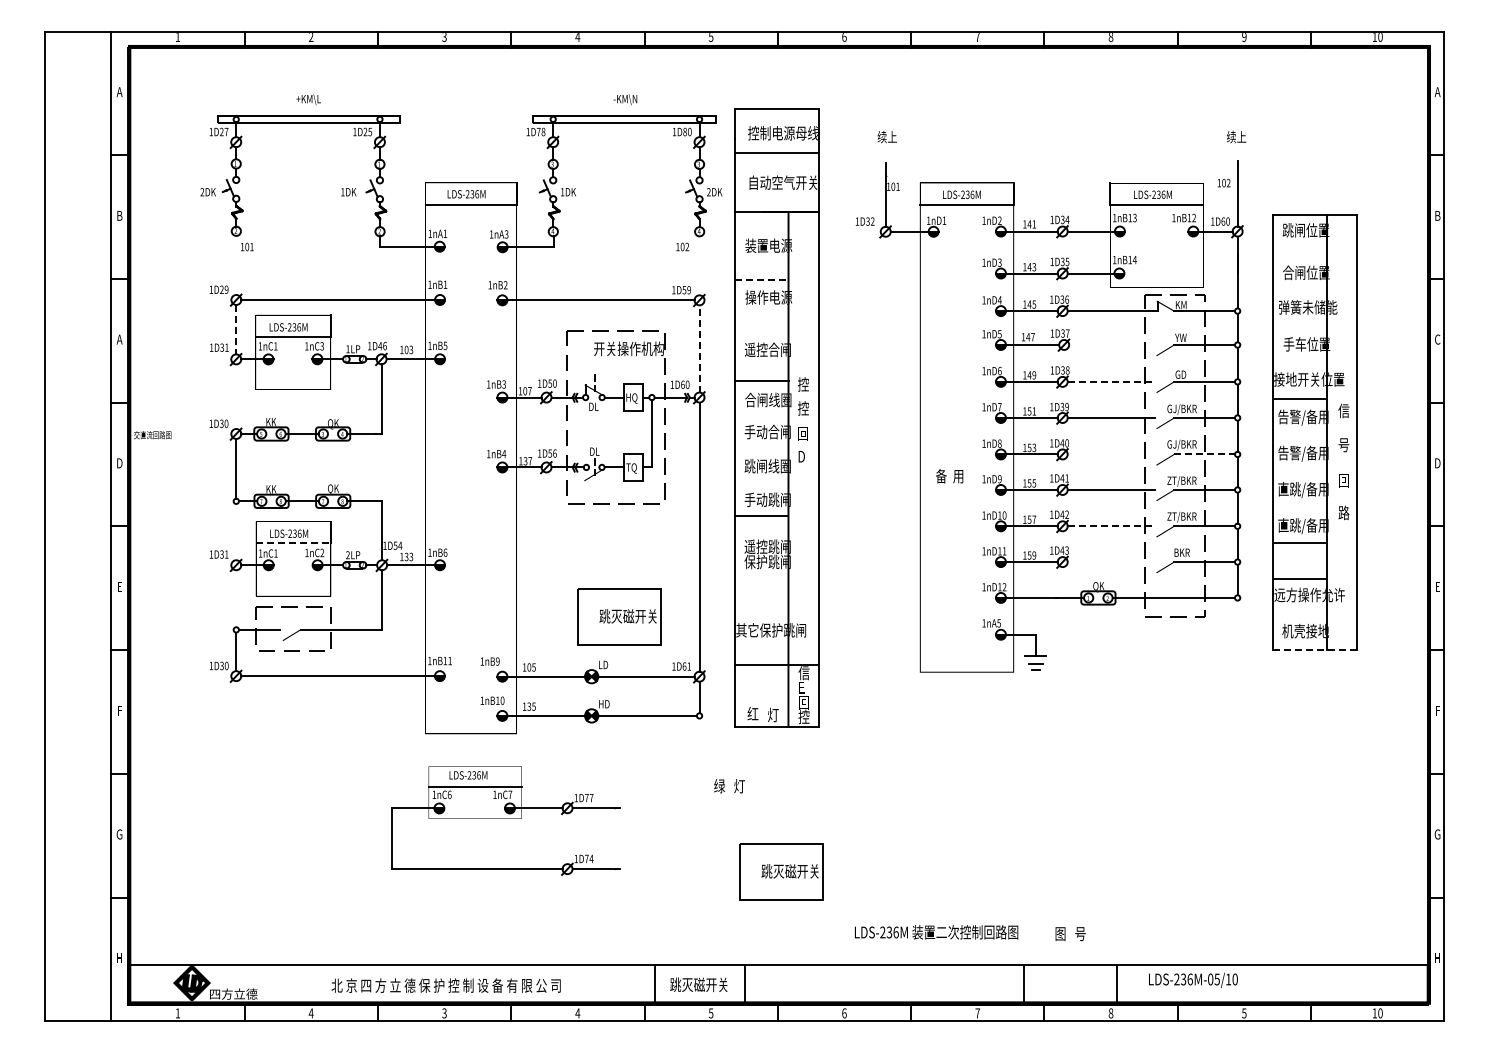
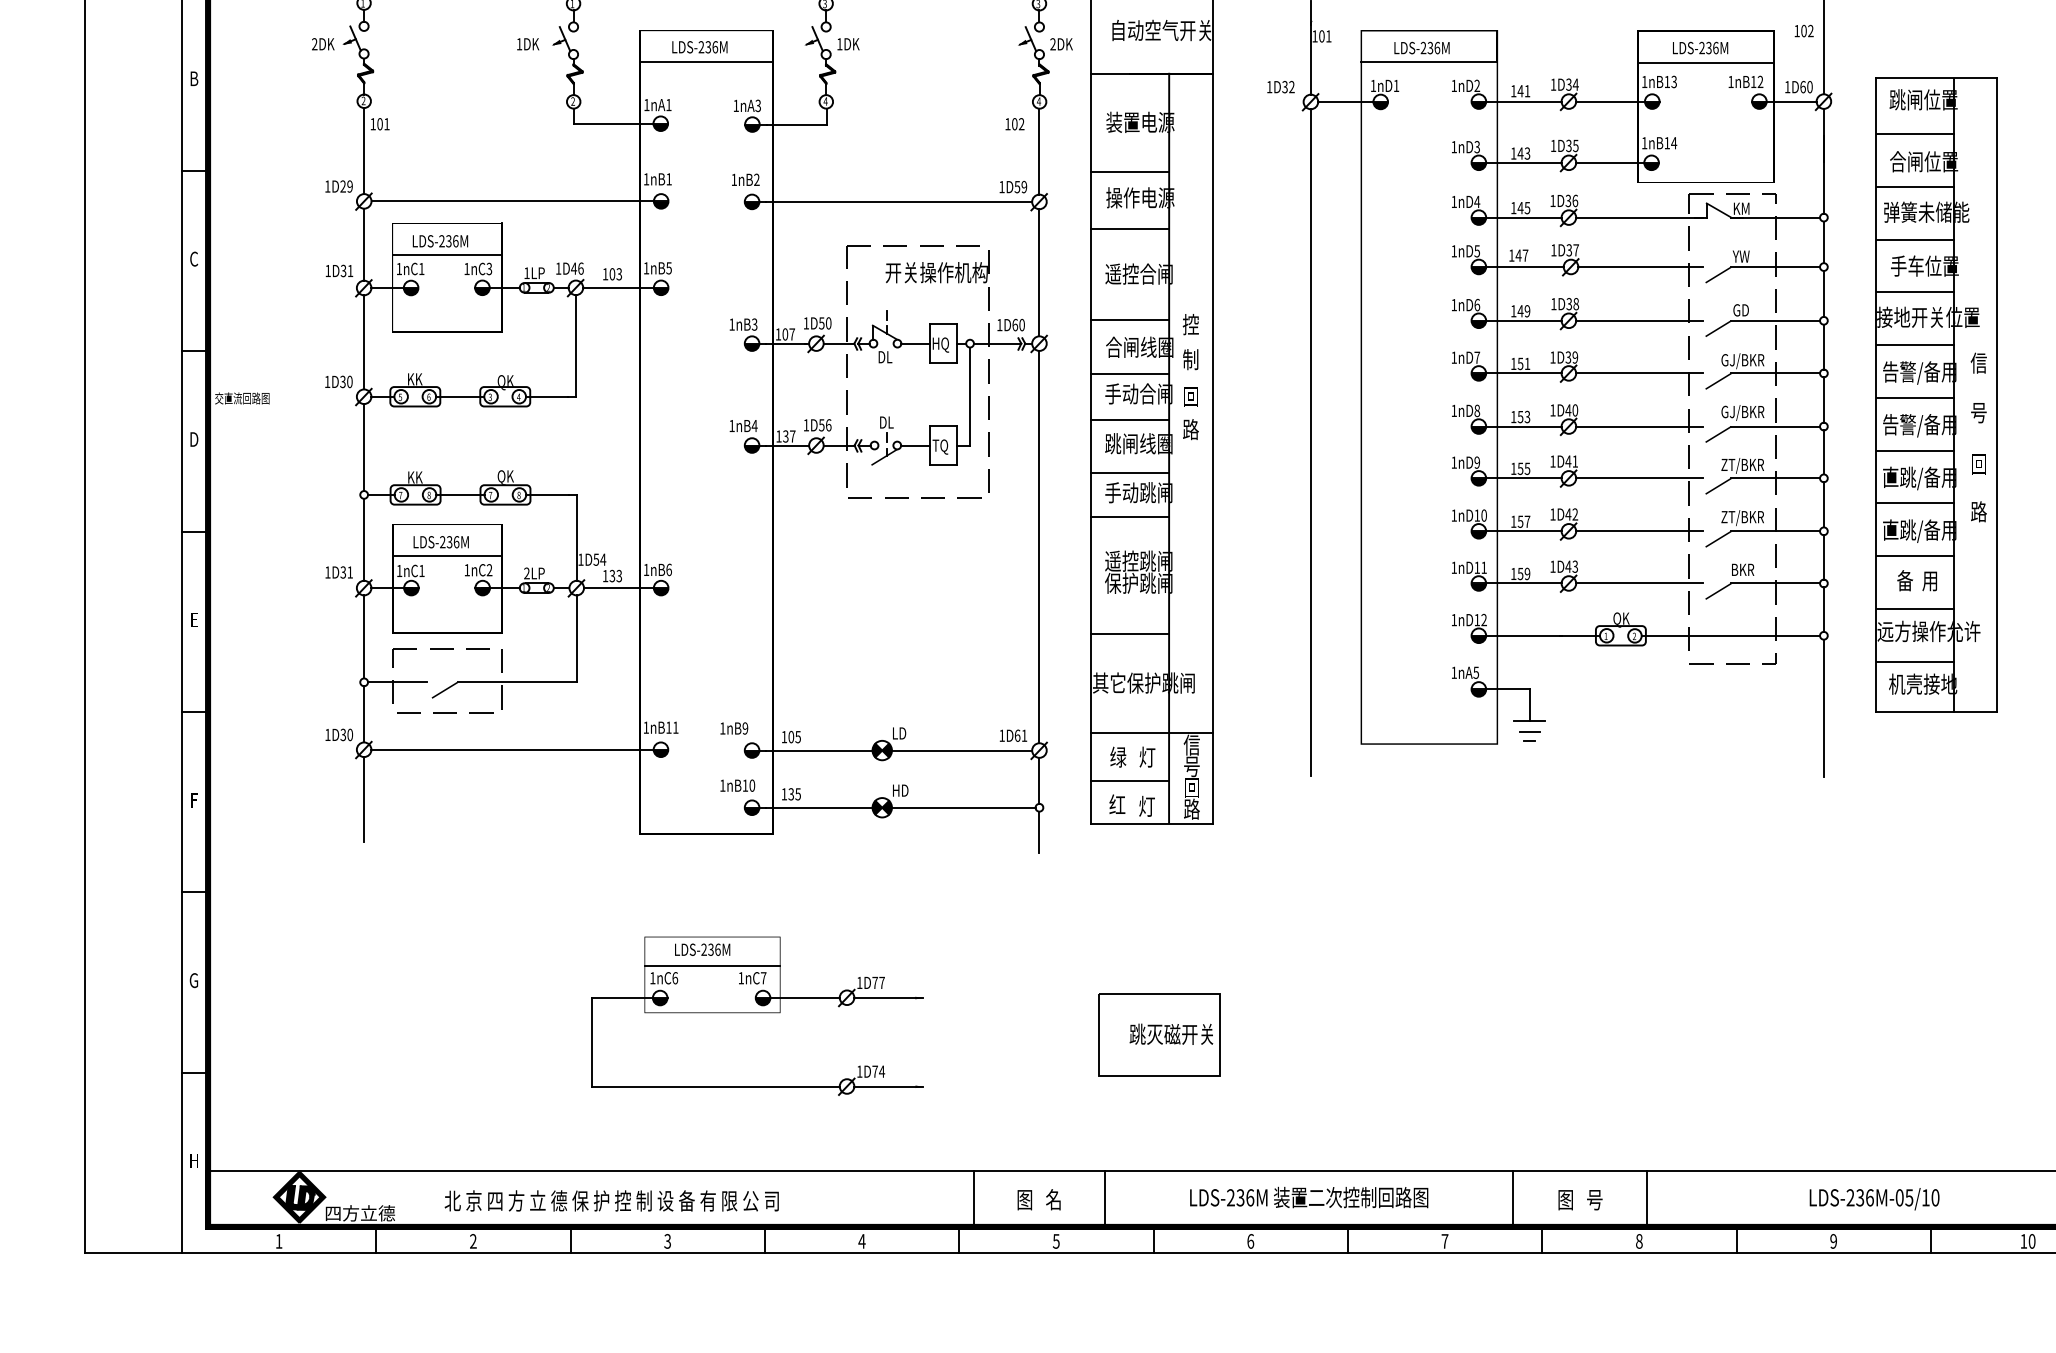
line: (1299, 253) -> (1914, 133), added
line: (236, 264) -> (364, 149), added
line: (699, 265) -> (1039, 151), added
line: (761, 279) -> (1129, 171), dashed -> solid
line: (1299, 290) -> (1914, 187), added
line: (761, 318) -> (1129, 228), added
line: (1299, 326) -> (1914, 240), added
line: (236, 329) -> (364, 244), dashed -> solid
text: (119, 339) -> (193, 259), A -> C
line: (1111, 345) -> (1640, 267), added
line: (699, 348) -> (1039, 272), dashed -> solid
line: (1299, 362) -> (1914, 292), added
line: (1111, 381) -> (1640, 320), dashed -> solid
line: (236, 396) -> (364, 342), added
text: (803, 408) -> (1191, 359), 控 -> 制
line: (761, 418) -> (1129, 374), added
line: (1299, 434) -> (1914, 397), added
line: (761, 449) -> (1129, 419), added
line: (1110, 454) -> (1638, 426), added
line: (1205, 454) -> (1777, 426), dashed -> solid
text: (803, 456) -> (1191, 429), D -> 路
line: (885, 465) -> (1310, 442), added
line: (1299, 470) -> (1914, 449), added
text: (949, 476) -> (1916, 581), moved
line: (761, 486) -> (1129, 473), added
line: (1299, 507) -> (1914, 503), added
line: (1111, 526) -> (1640, 531), dashed -> solid
line: (236, 531) -> (364, 538), added
line: (294, 543) -> (448, 556), dashed -> solid
line: (1110, 562) -> (1638, 584), added
line: (761, 596) -> (1129, 633), added
line: (236, 598) -> (364, 636), added
line: (1299, 615) -> (1914, 661), added
part: (619, 616) -> (922, 662), removed
line: (1237, 647) -> (1823, 708), added
line: (1314, 650) -> (1935, 712), dashed -> solid
text: (803, 687) -> (1191, 766), E -> 号
line: (761, 697) -> (1129, 780), added
line: (236, 710) -> (364, 799), added
text: (803, 716) -> (1191, 808), 控 -> 路
line: (699, 732) -> (1039, 831), added
text: (729, 786) -> (1132, 757), moved
part: (505, 820) -> (756, 1015), moved
text: (936, 932) -> (1309, 1197), moved
text: (1070, 934) -> (1580, 1200), moved
text: (1193, 979) -> (1874, 1197), moved
text: (698, 984) -> (1037, 1199), 跳灭磁开关 -> 图   名
text: (445, 985) -> (610, 1200), moved
text: (310, 1013) -> (472, 1241), 4 -> 2
text: (1244, 1013) -> (1833, 1241), 5 -> 9

